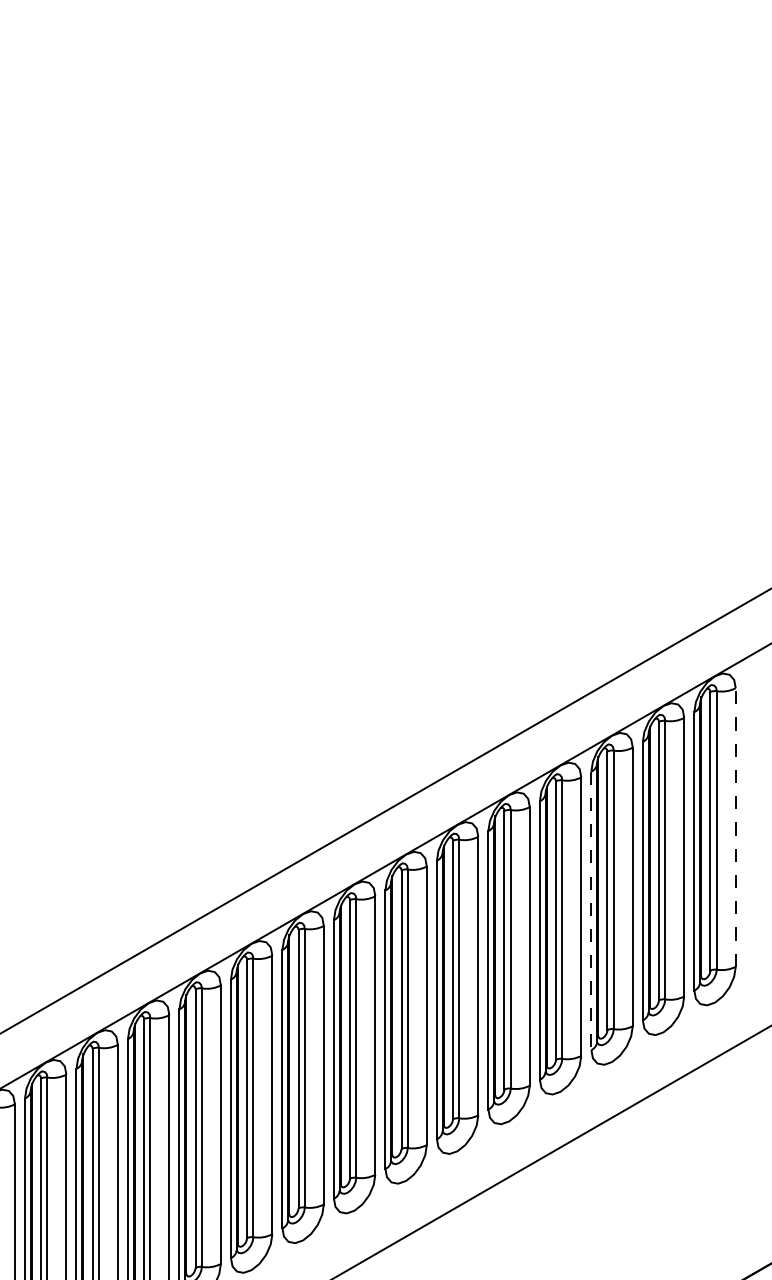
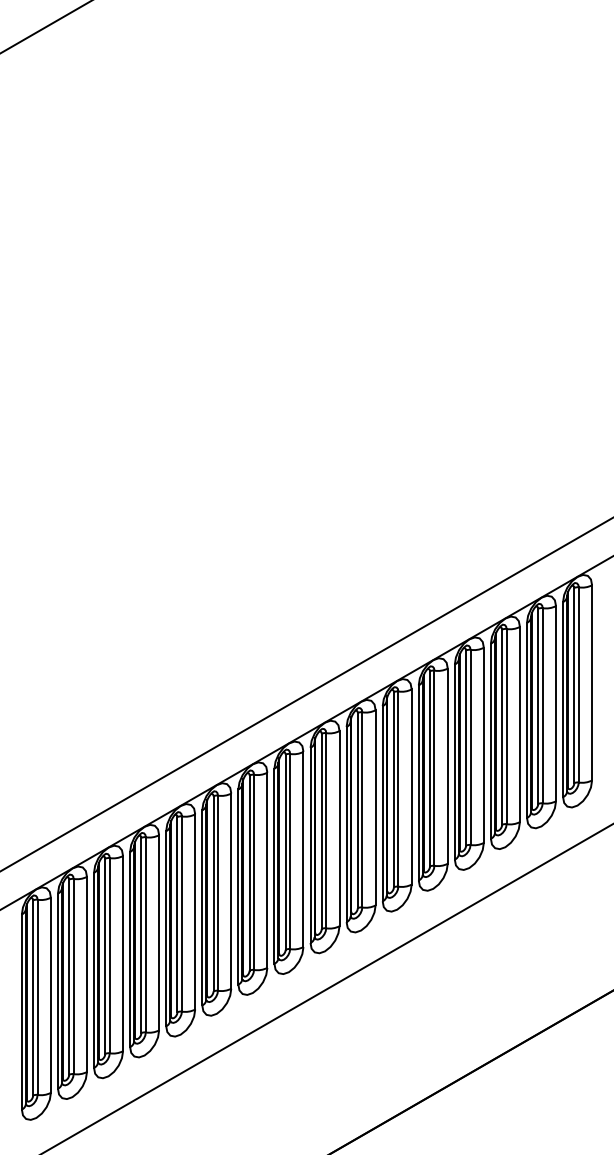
line: (736, 826) -> (592, 682), dashed -> solid
line: (590, 911) -> (490, 741), dashed -> solid

